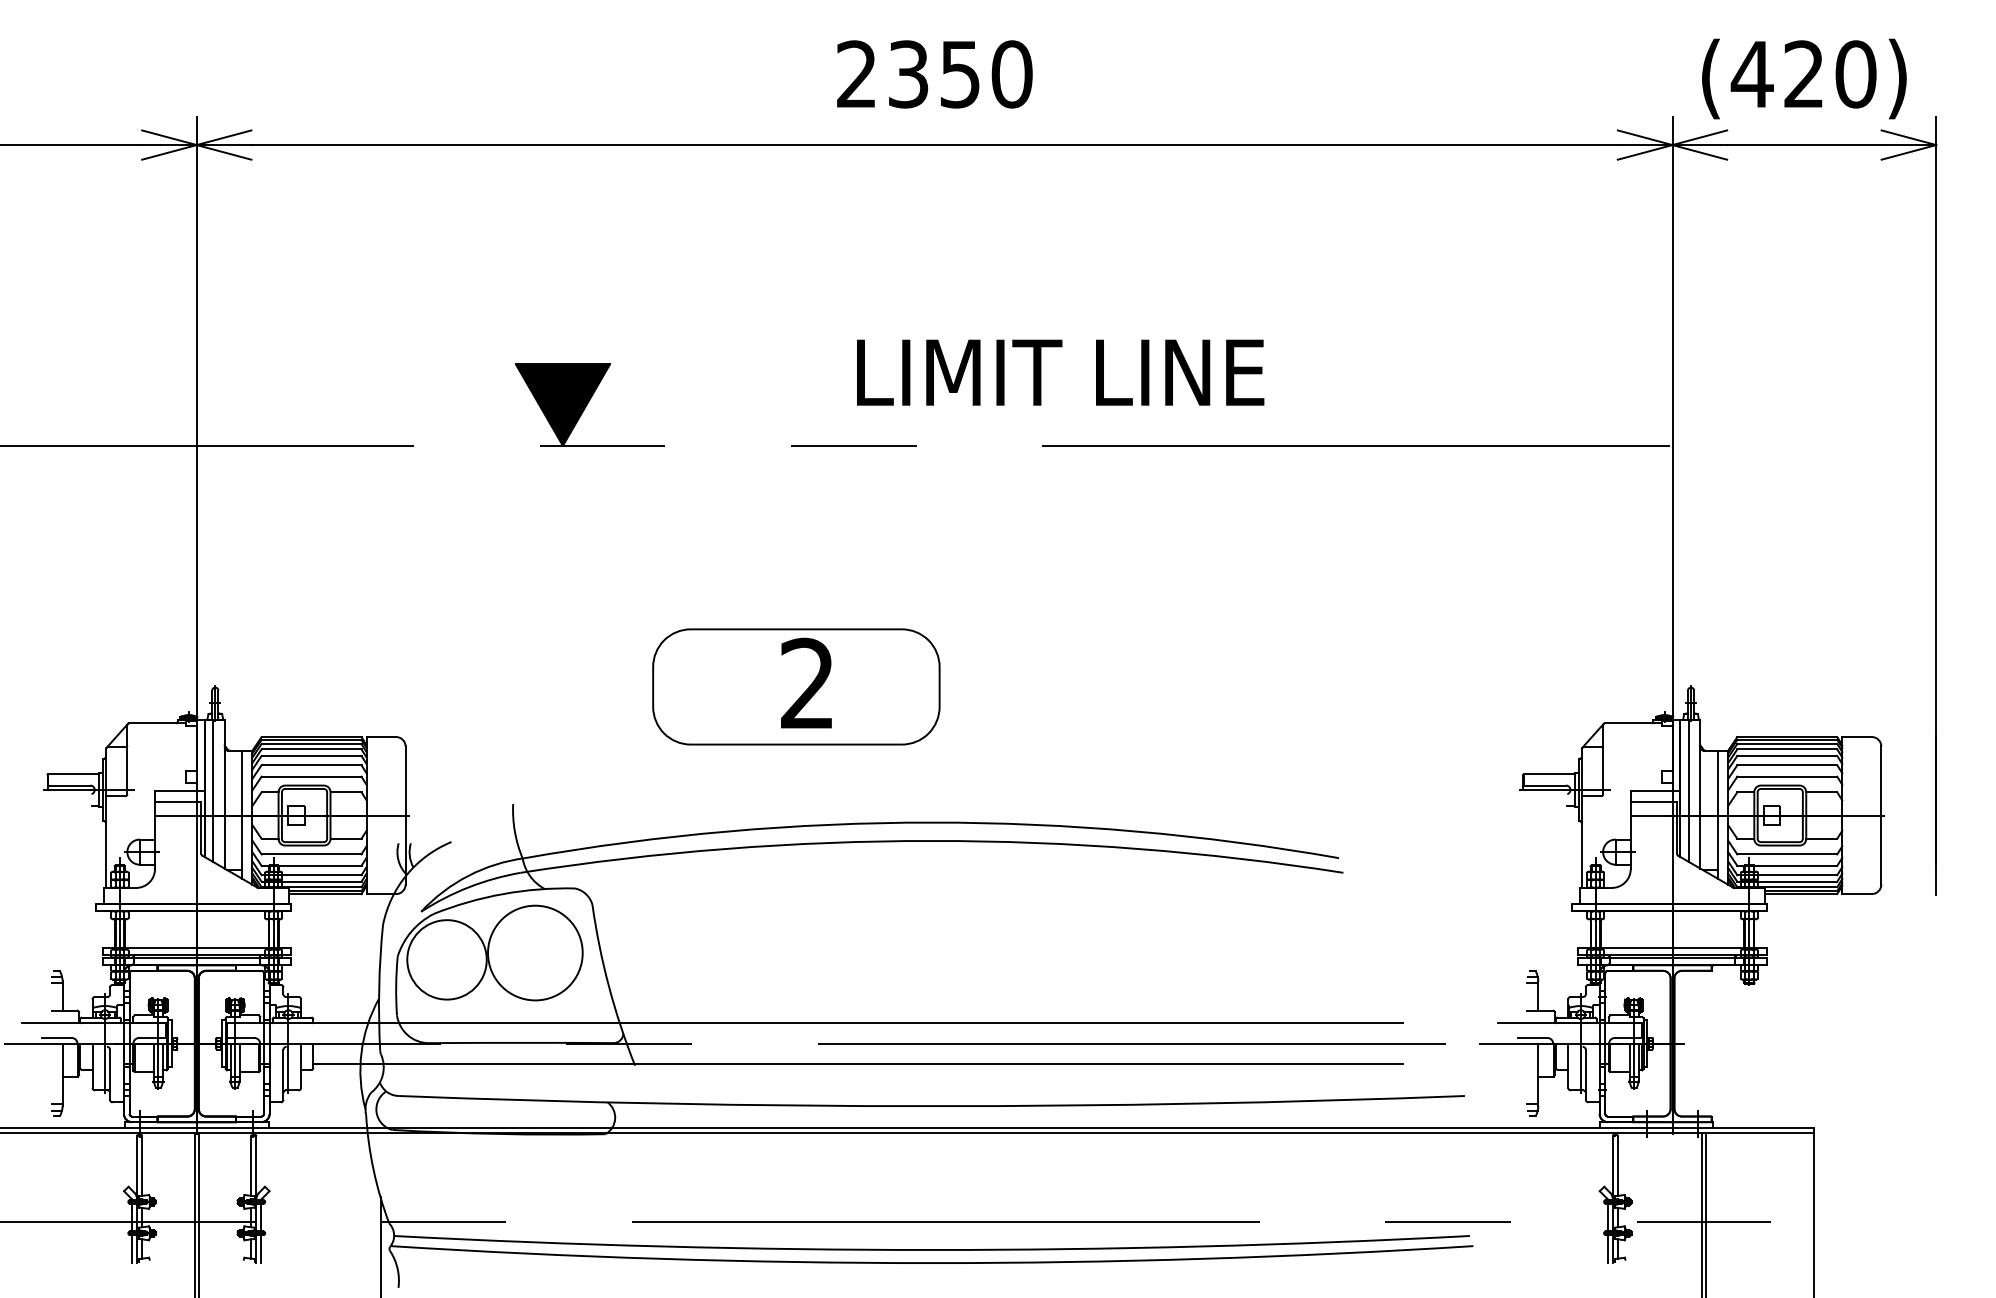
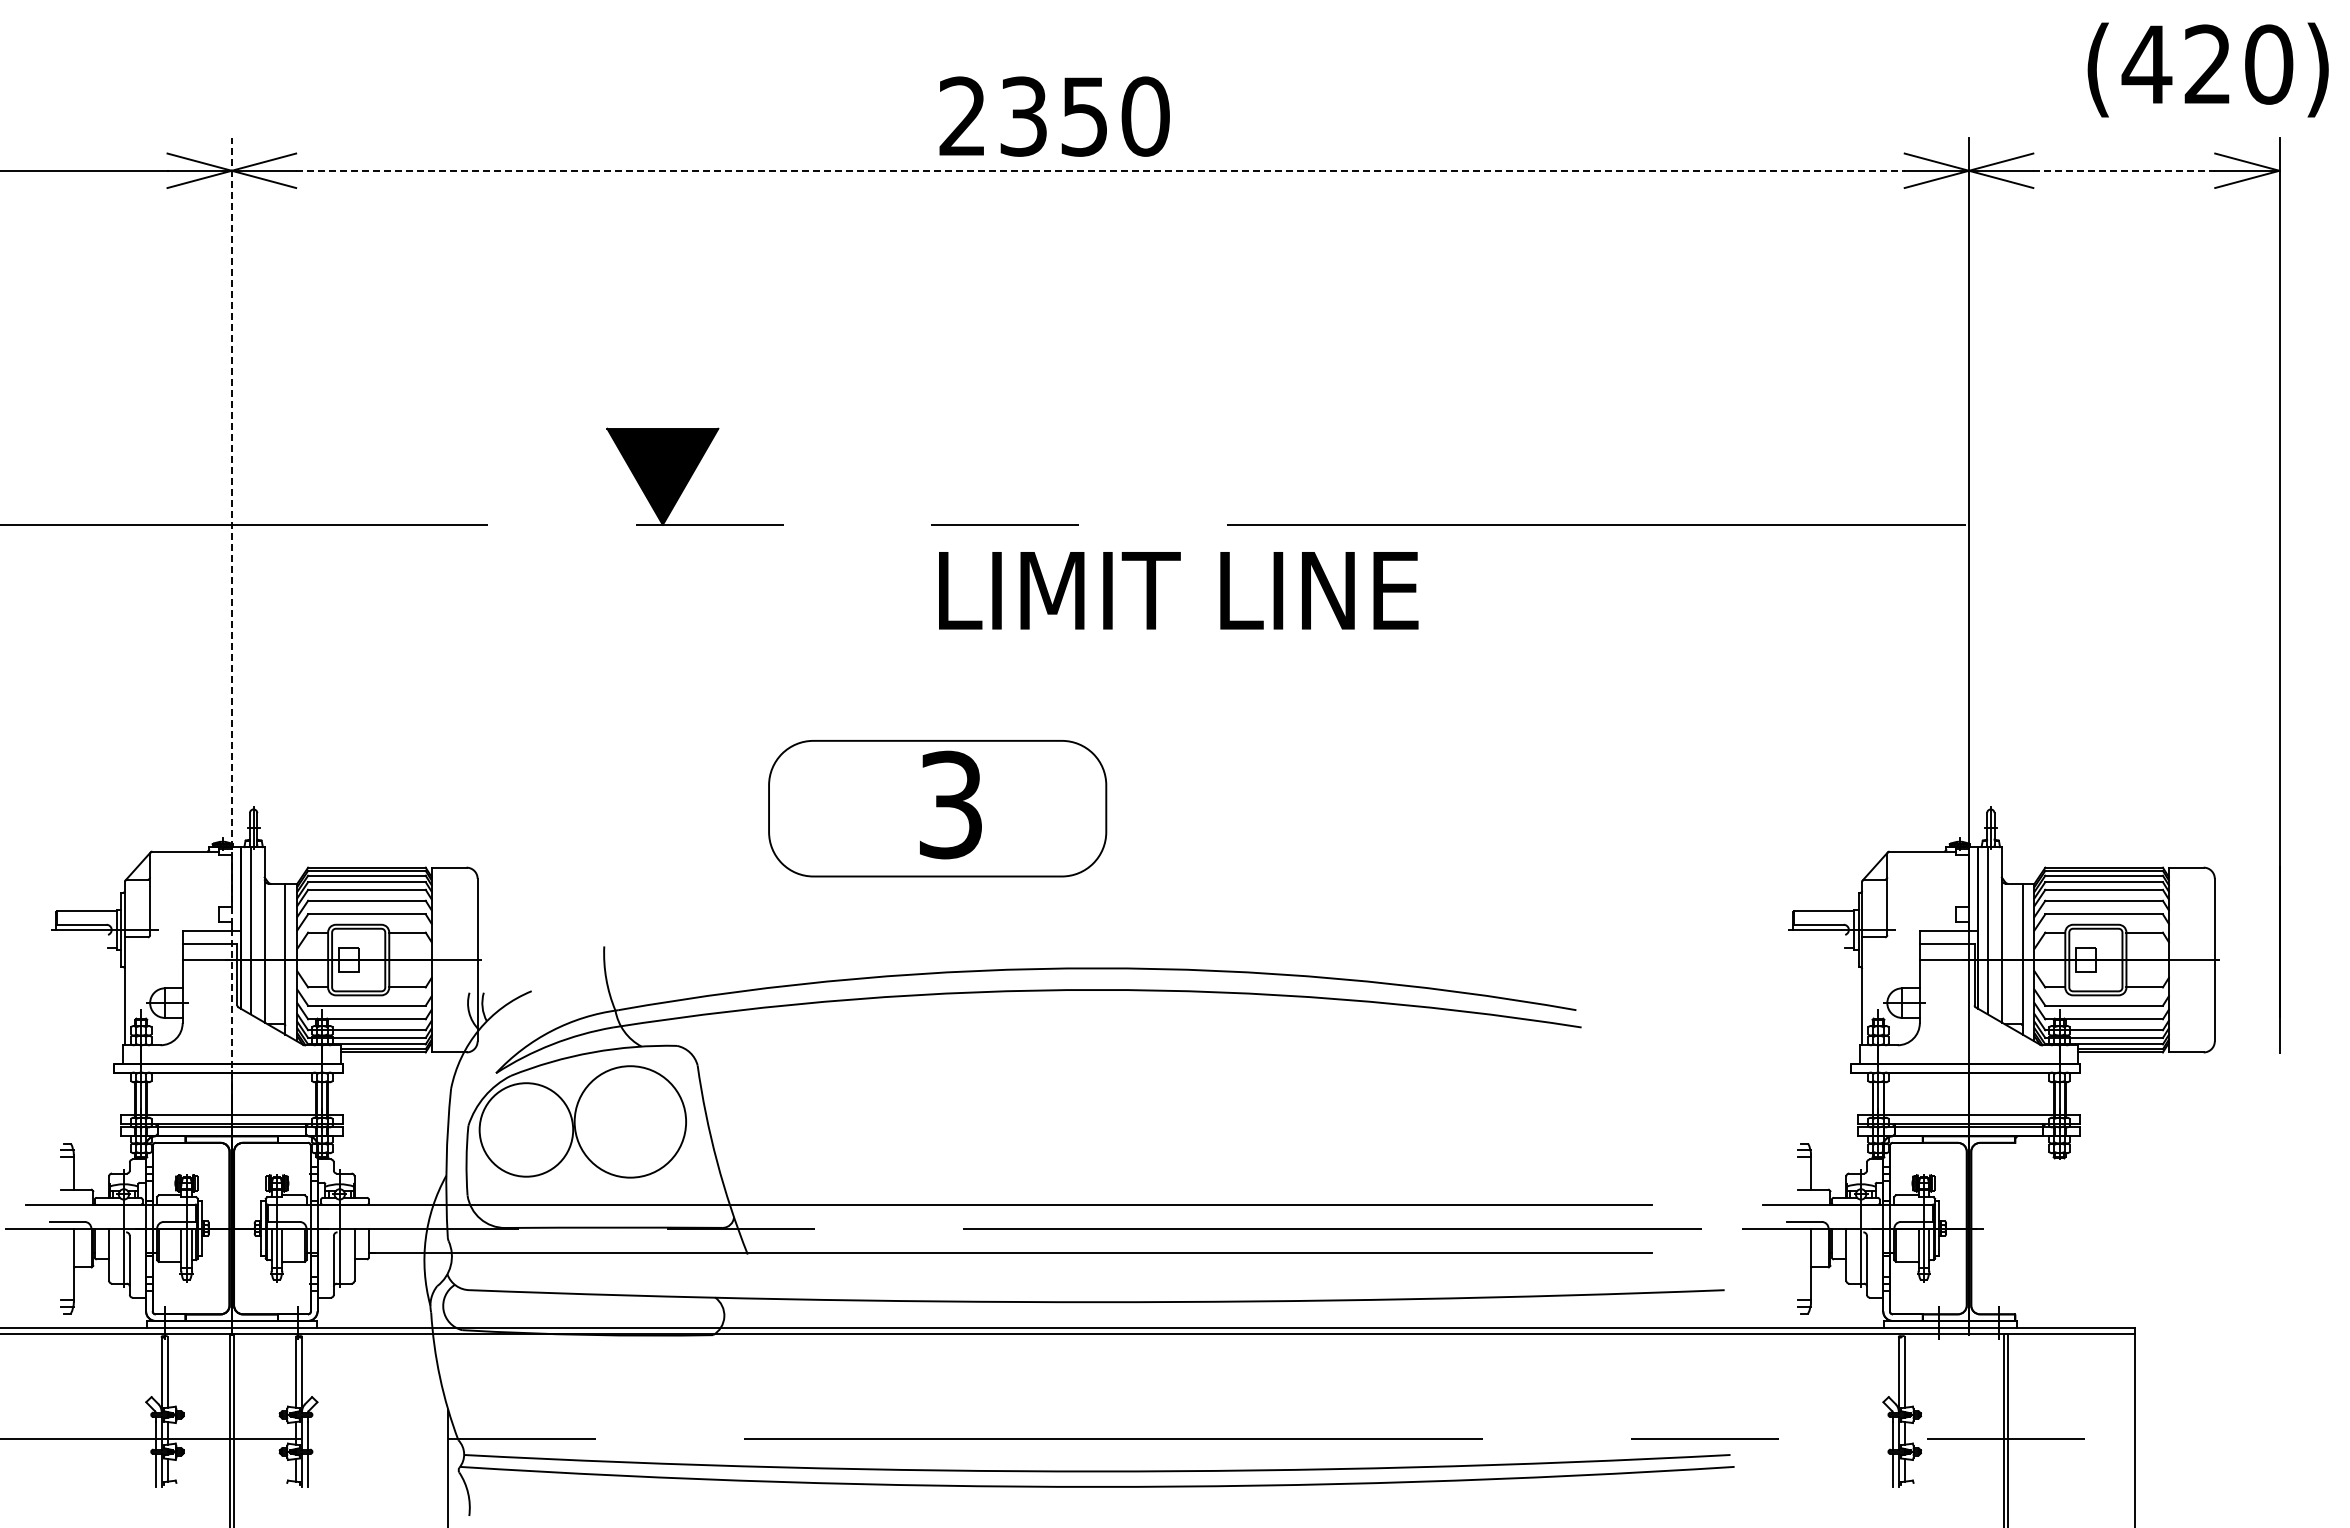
text: (934, 74) -> (1054, 116), moved
text: (1803, 78) -> (2207, 69), moved
line: (934, 144) -> (1100, 170), solid -> dashed
line: (1804, 144) -> (2124, 170), solid -> dashed
text: (1060, 372) -> (1178, 590), moved
line: (196, 577) -> (231, 679), solid -> dashed
text: (807, 683) -> (950, 804), 2 -> 3

